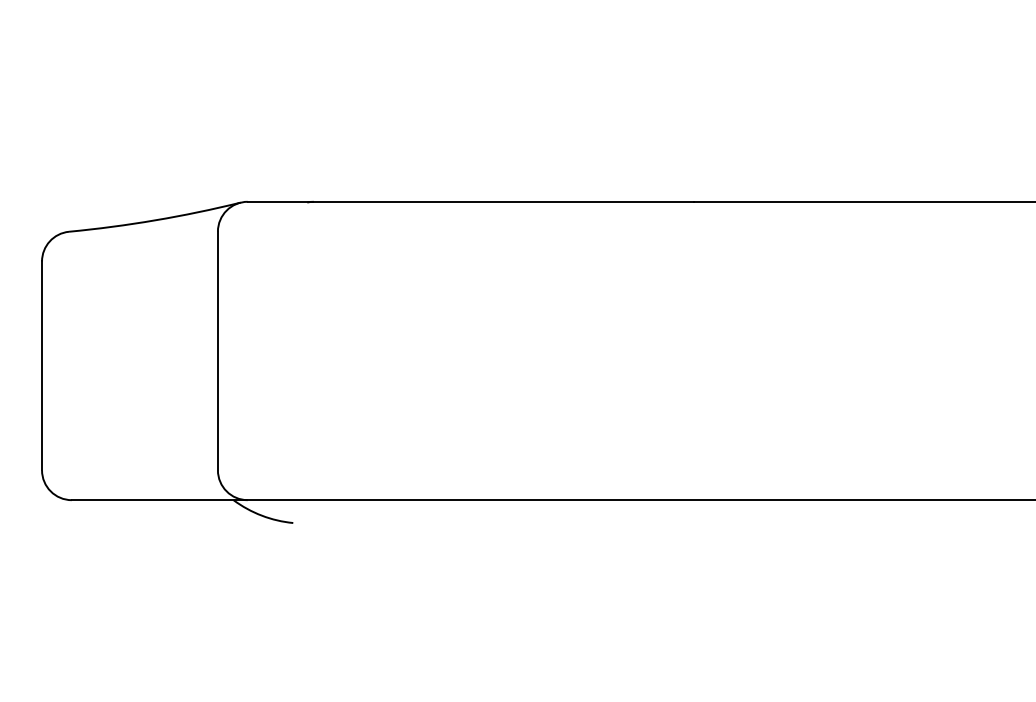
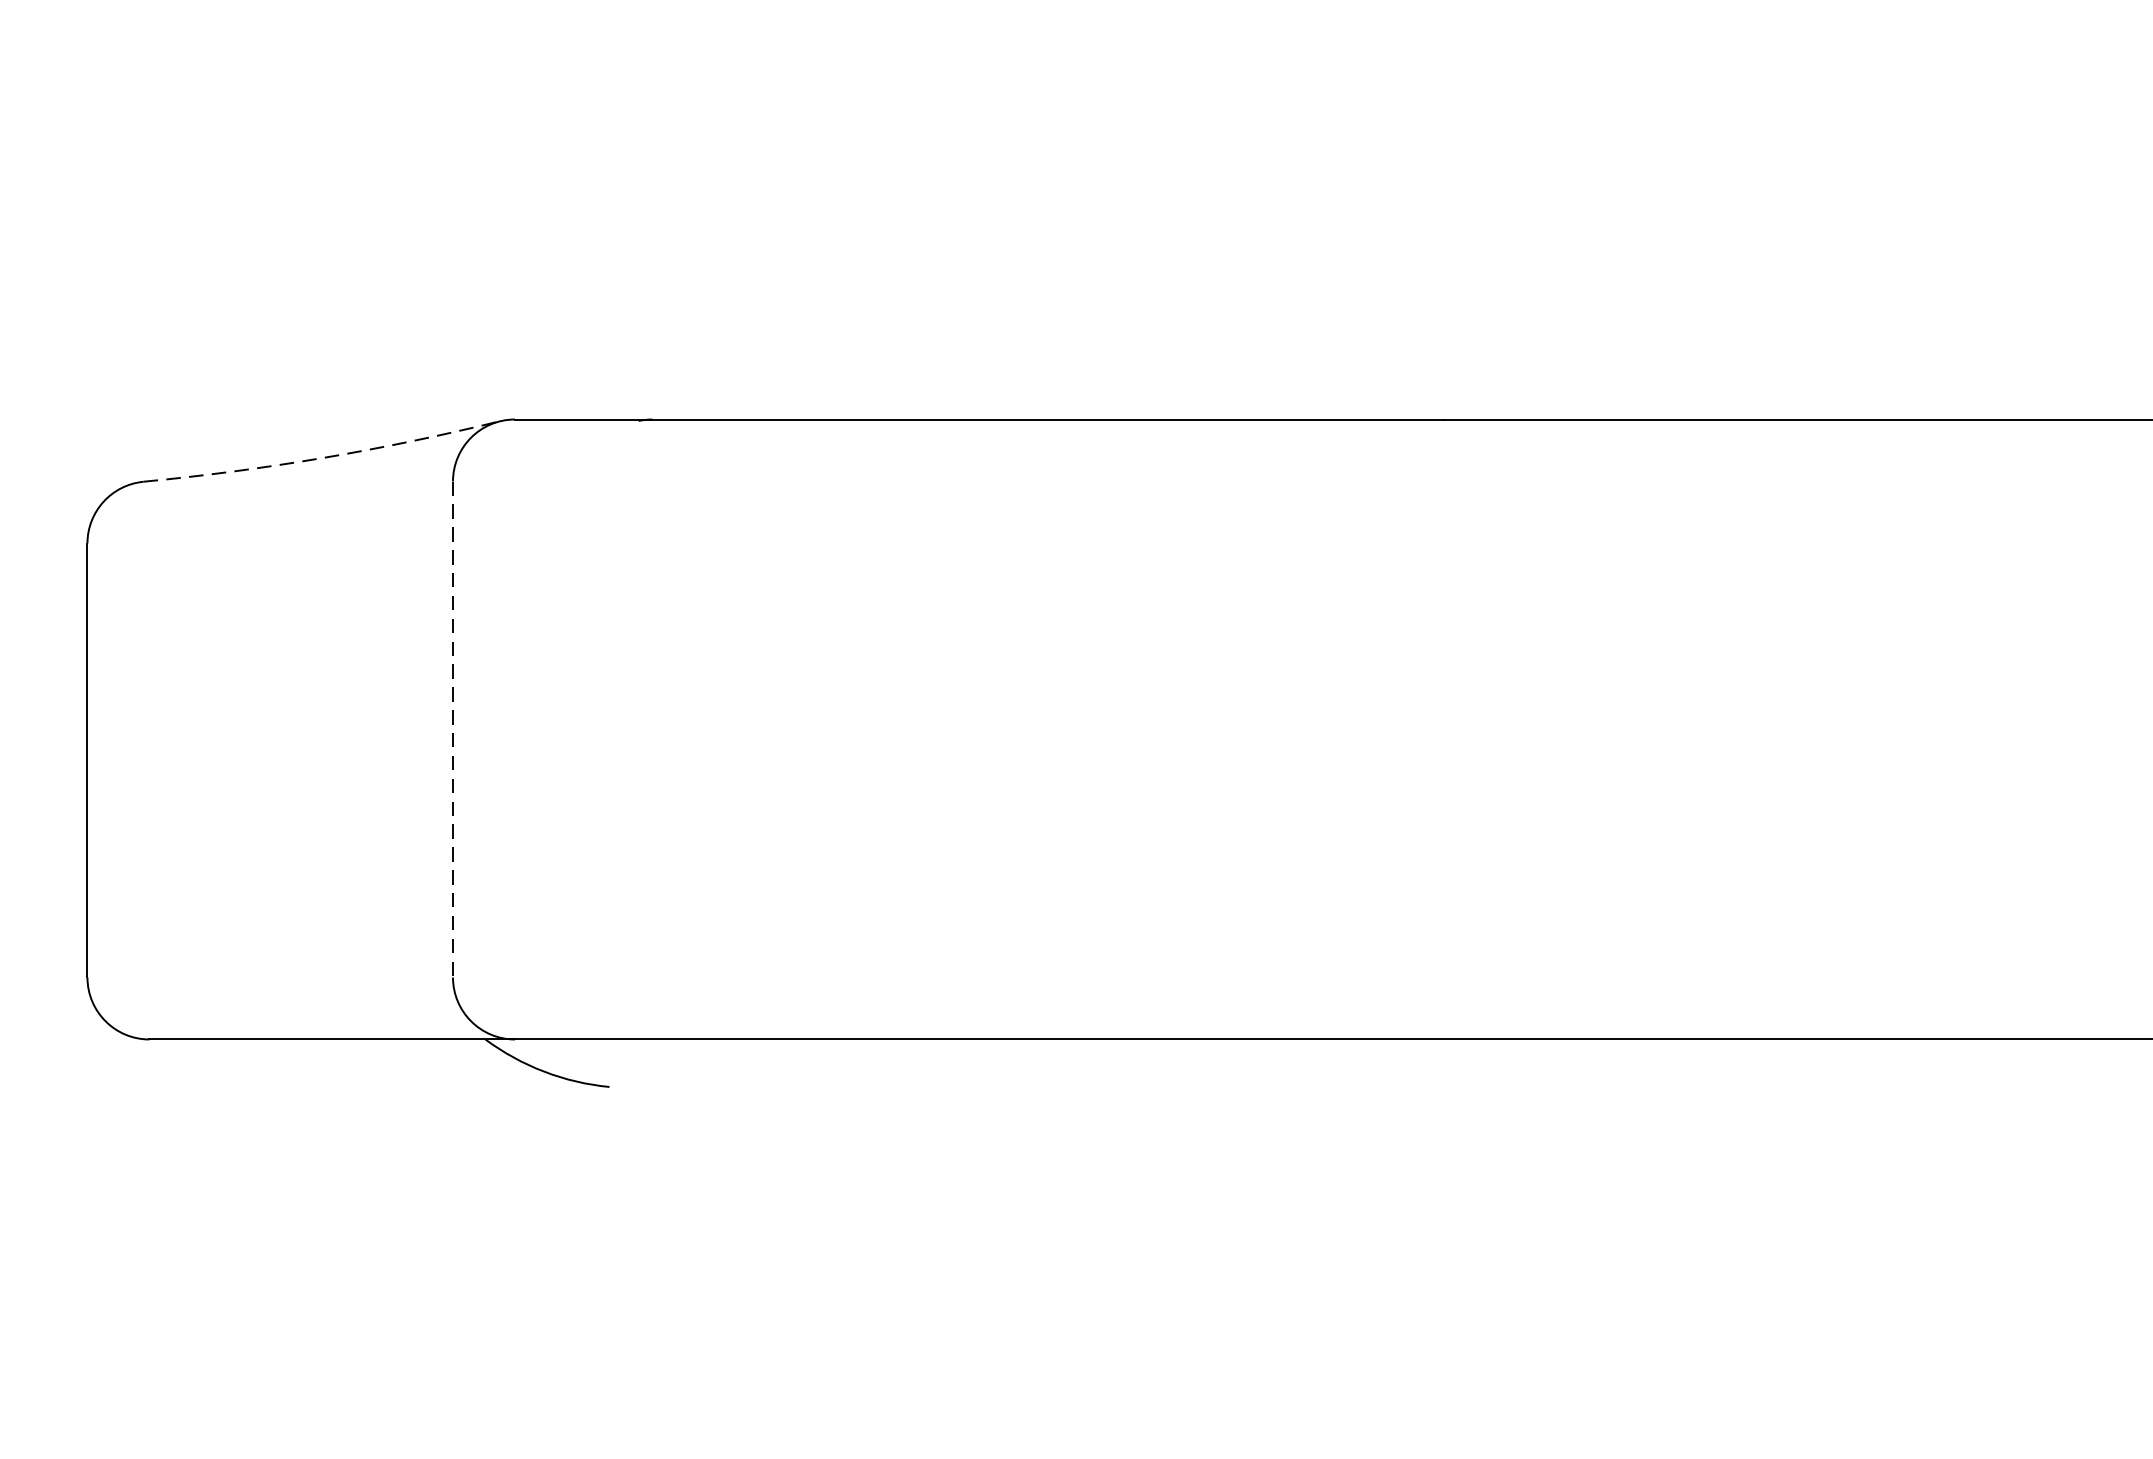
arc: (155, 220) -> (323, 458), solid -> dashed
line: (217, 351) -> (452, 730), solid -> dashed

